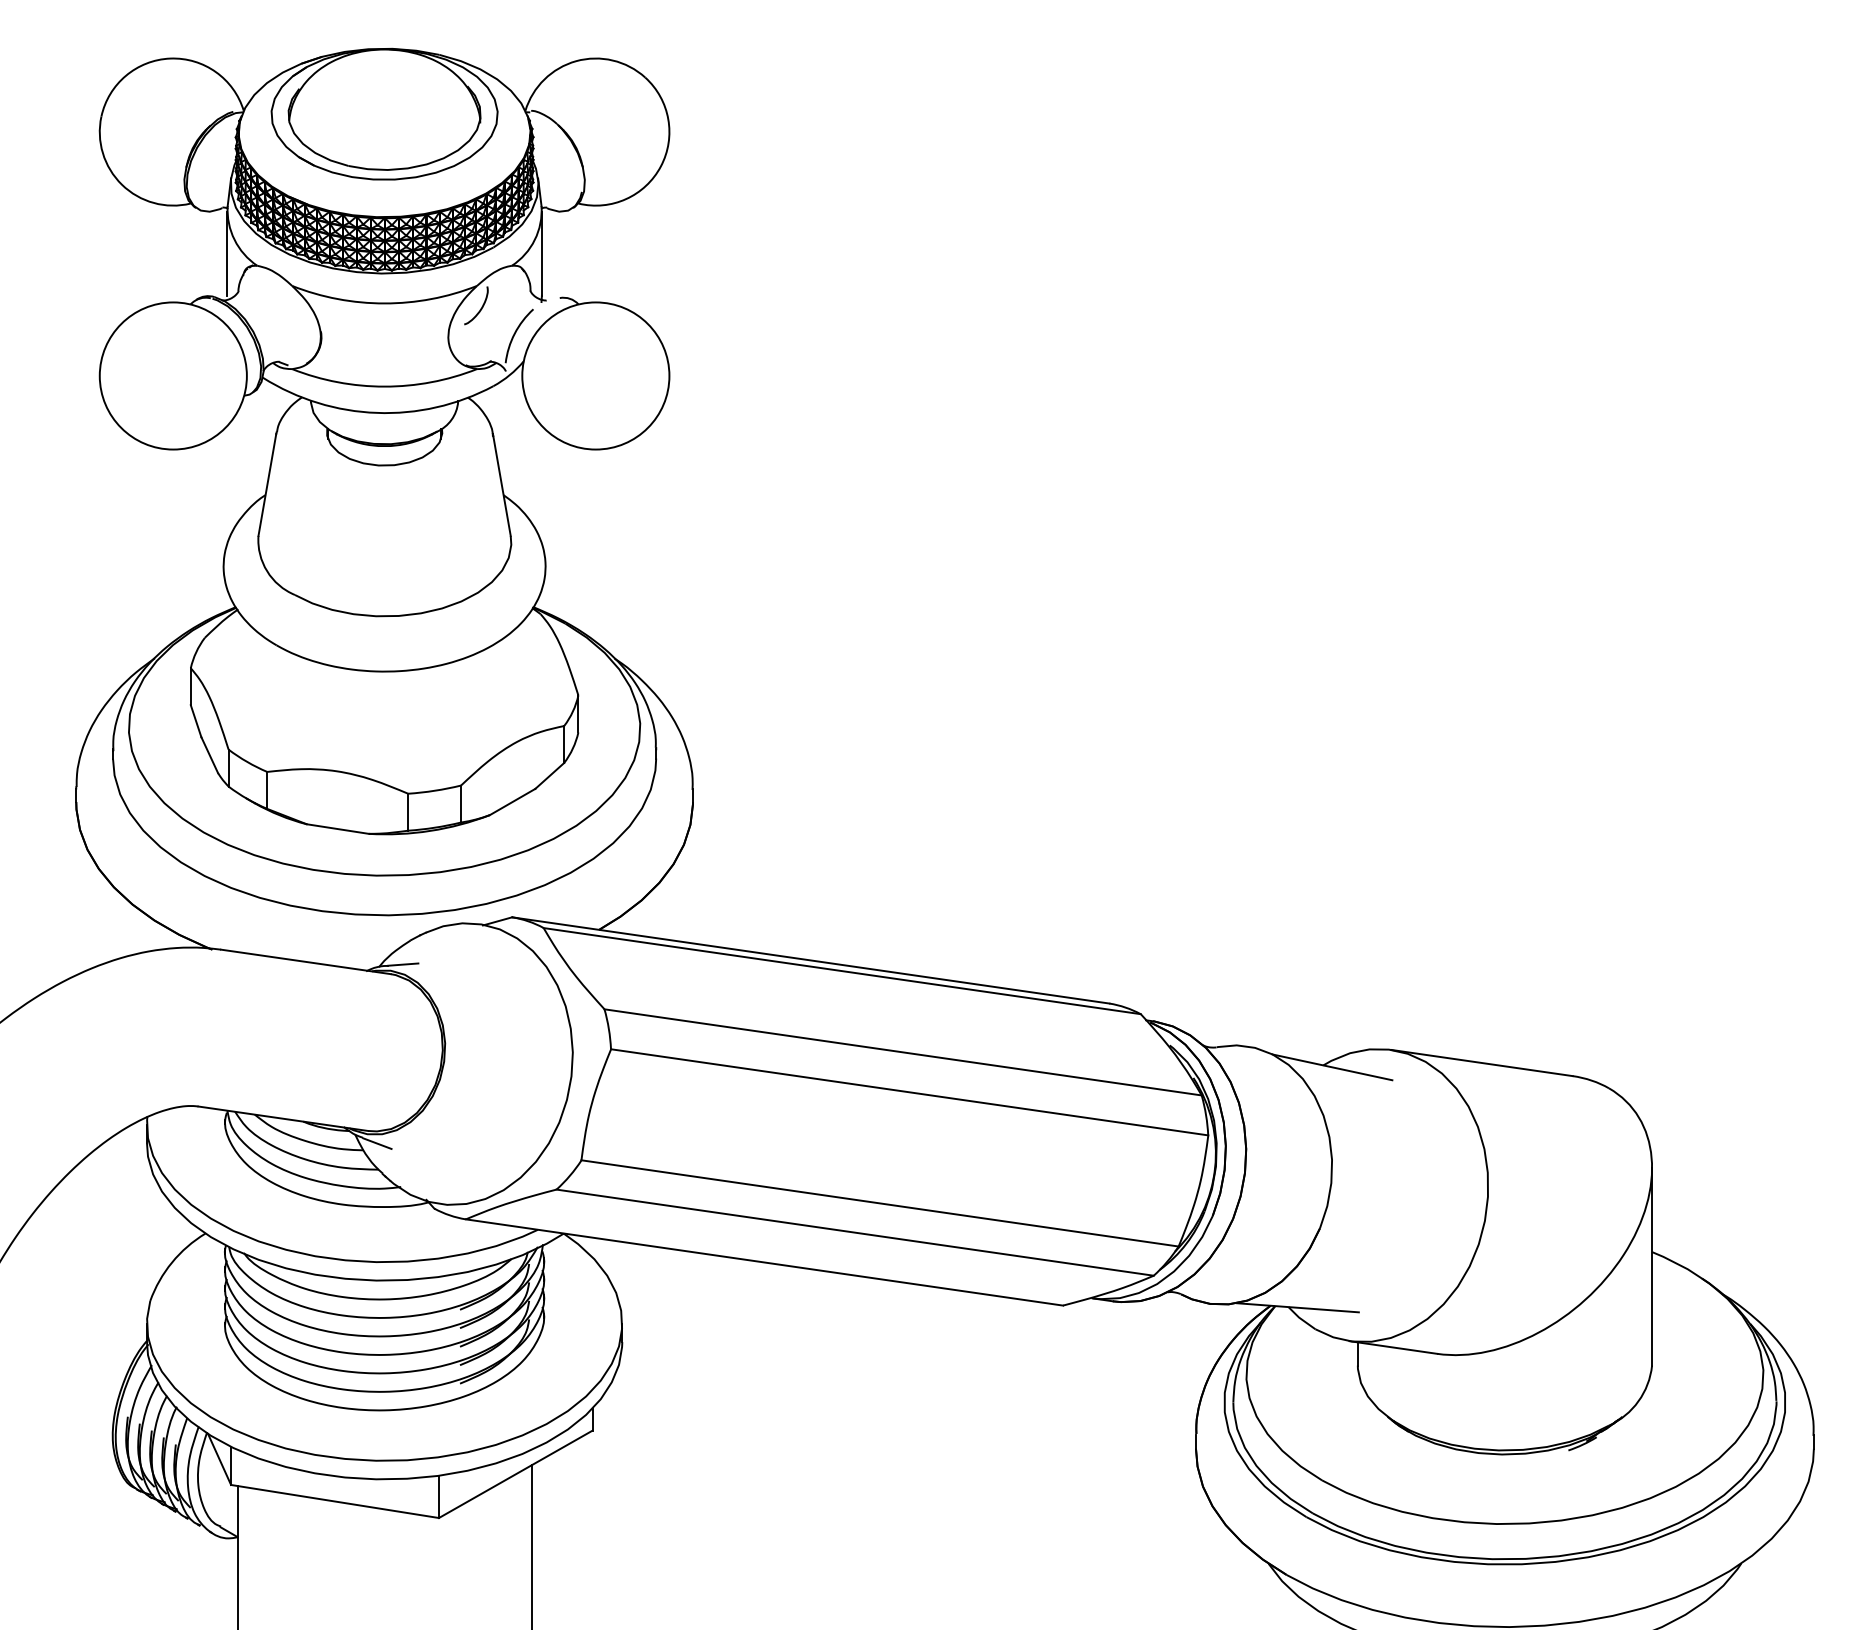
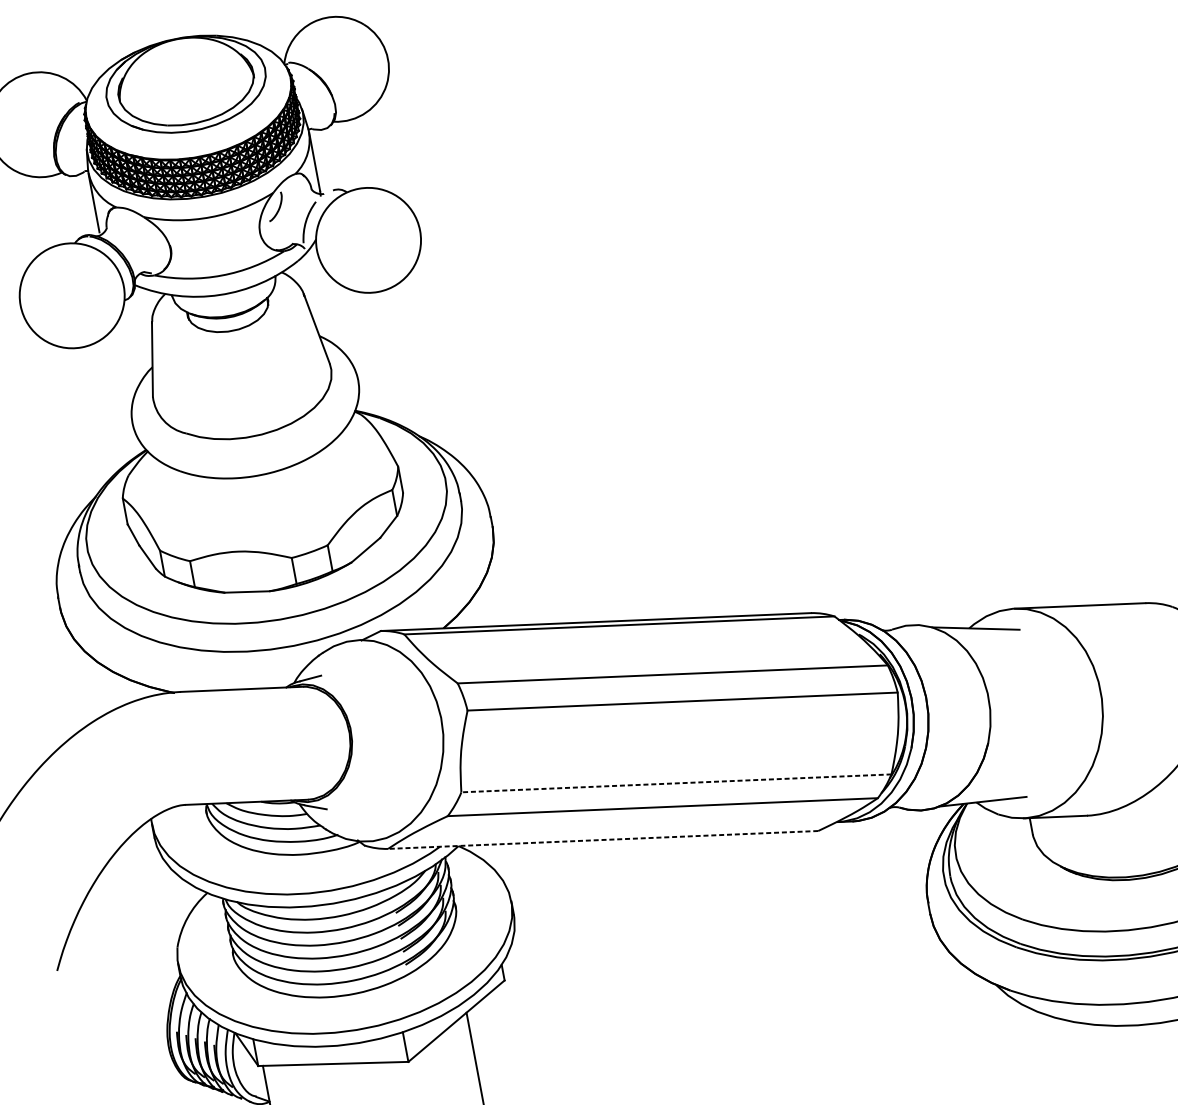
line: (880, 1203) -> (676, 783), solid -> dashed
line: (764, 1262) -> (603, 839), solid -> dashed

